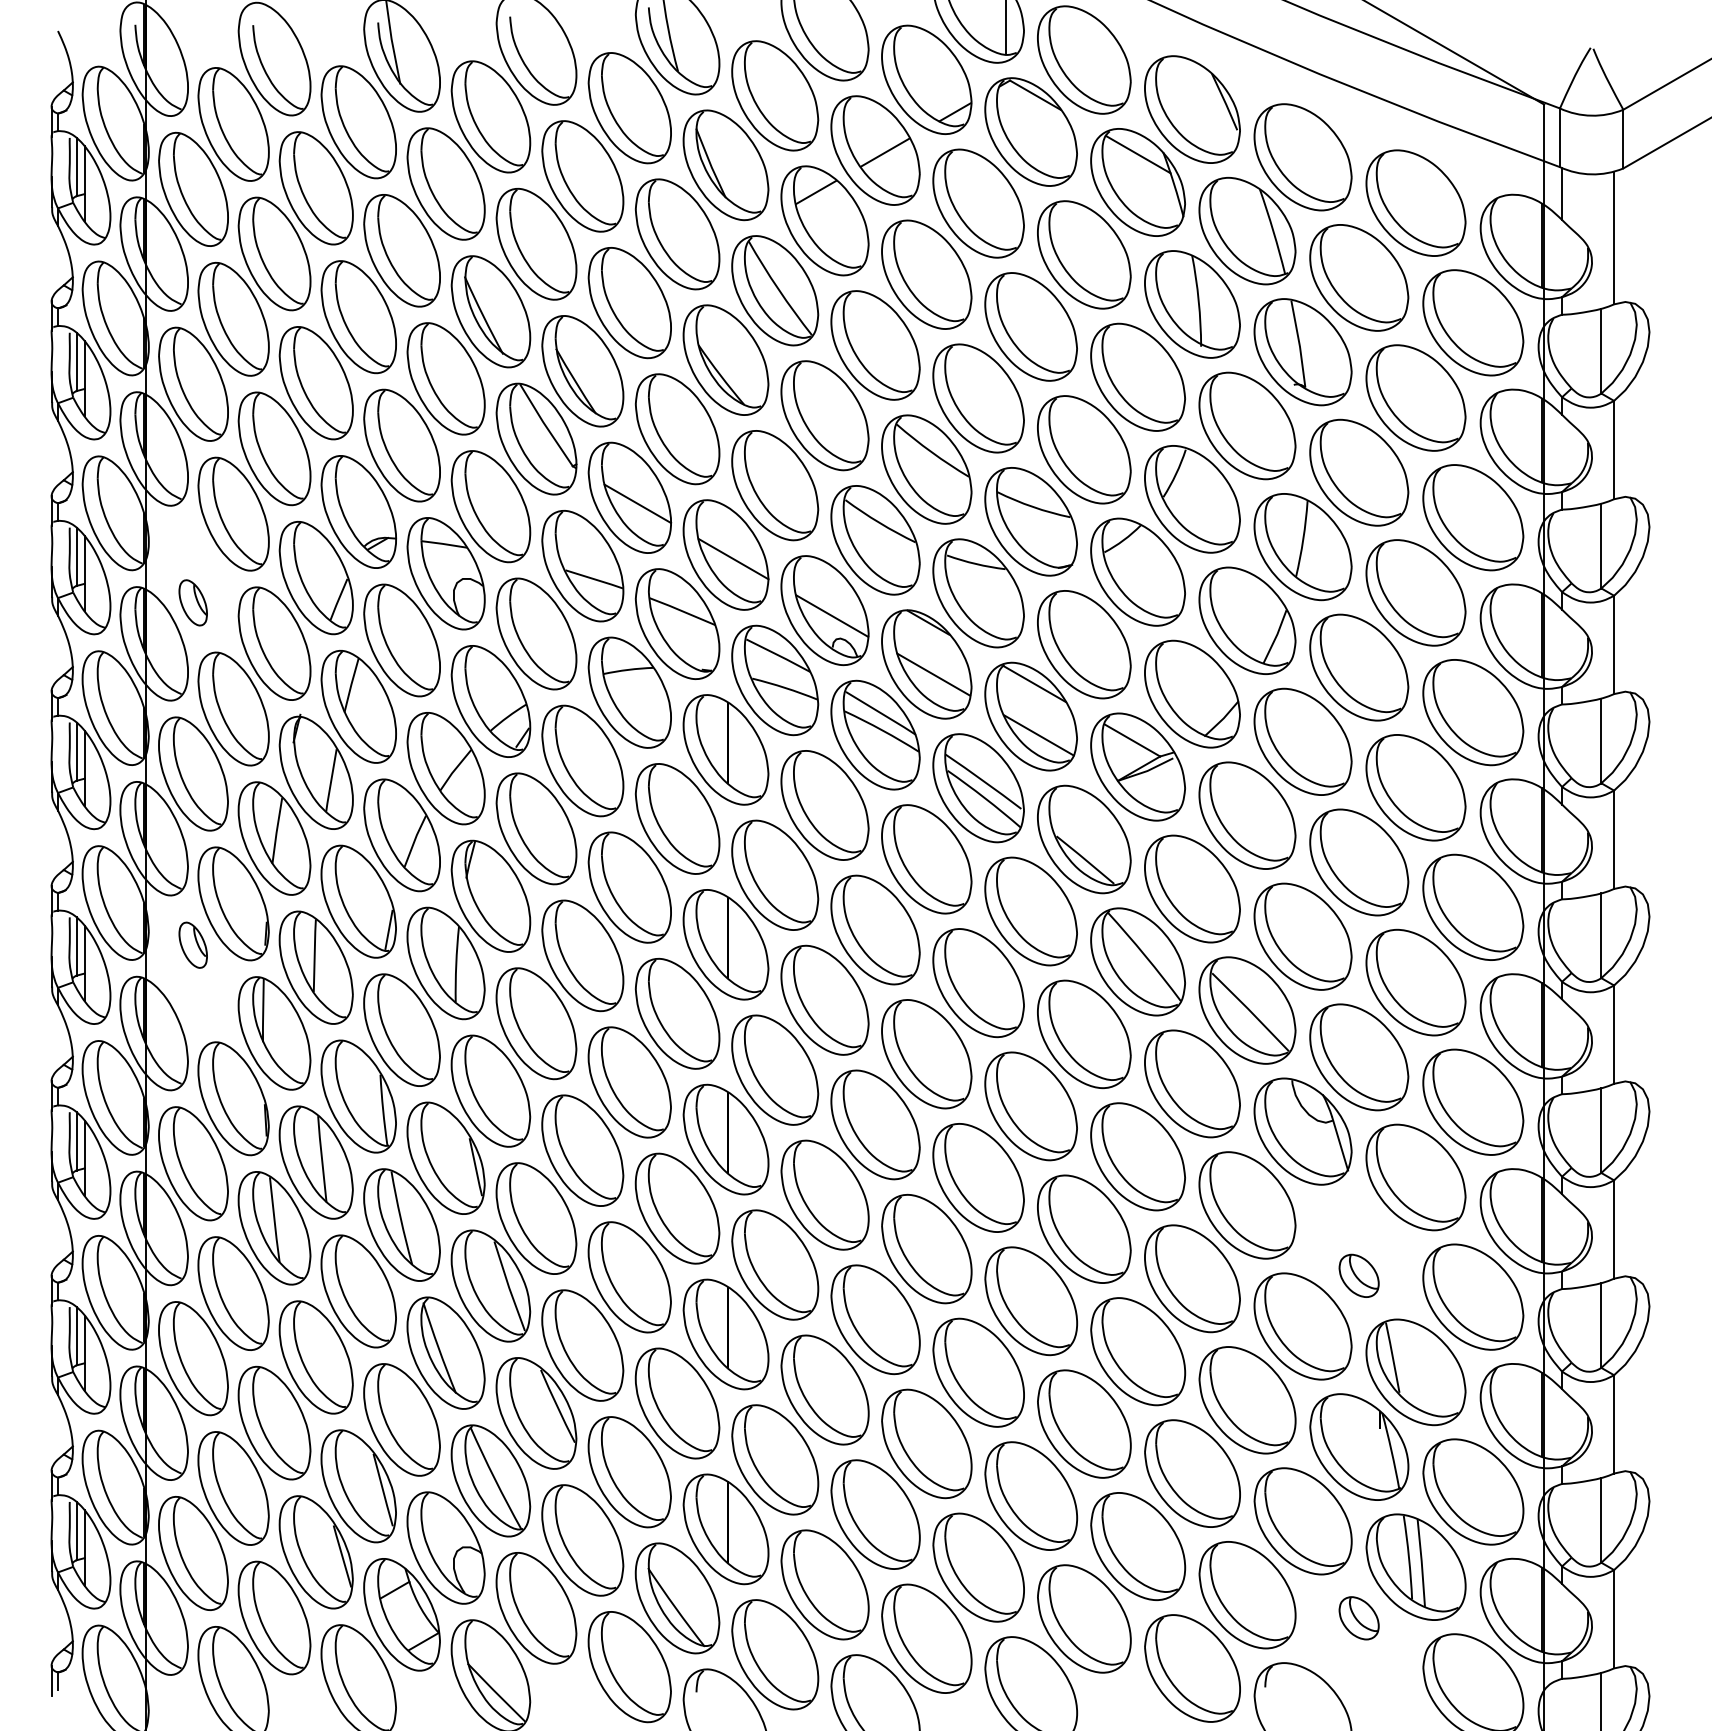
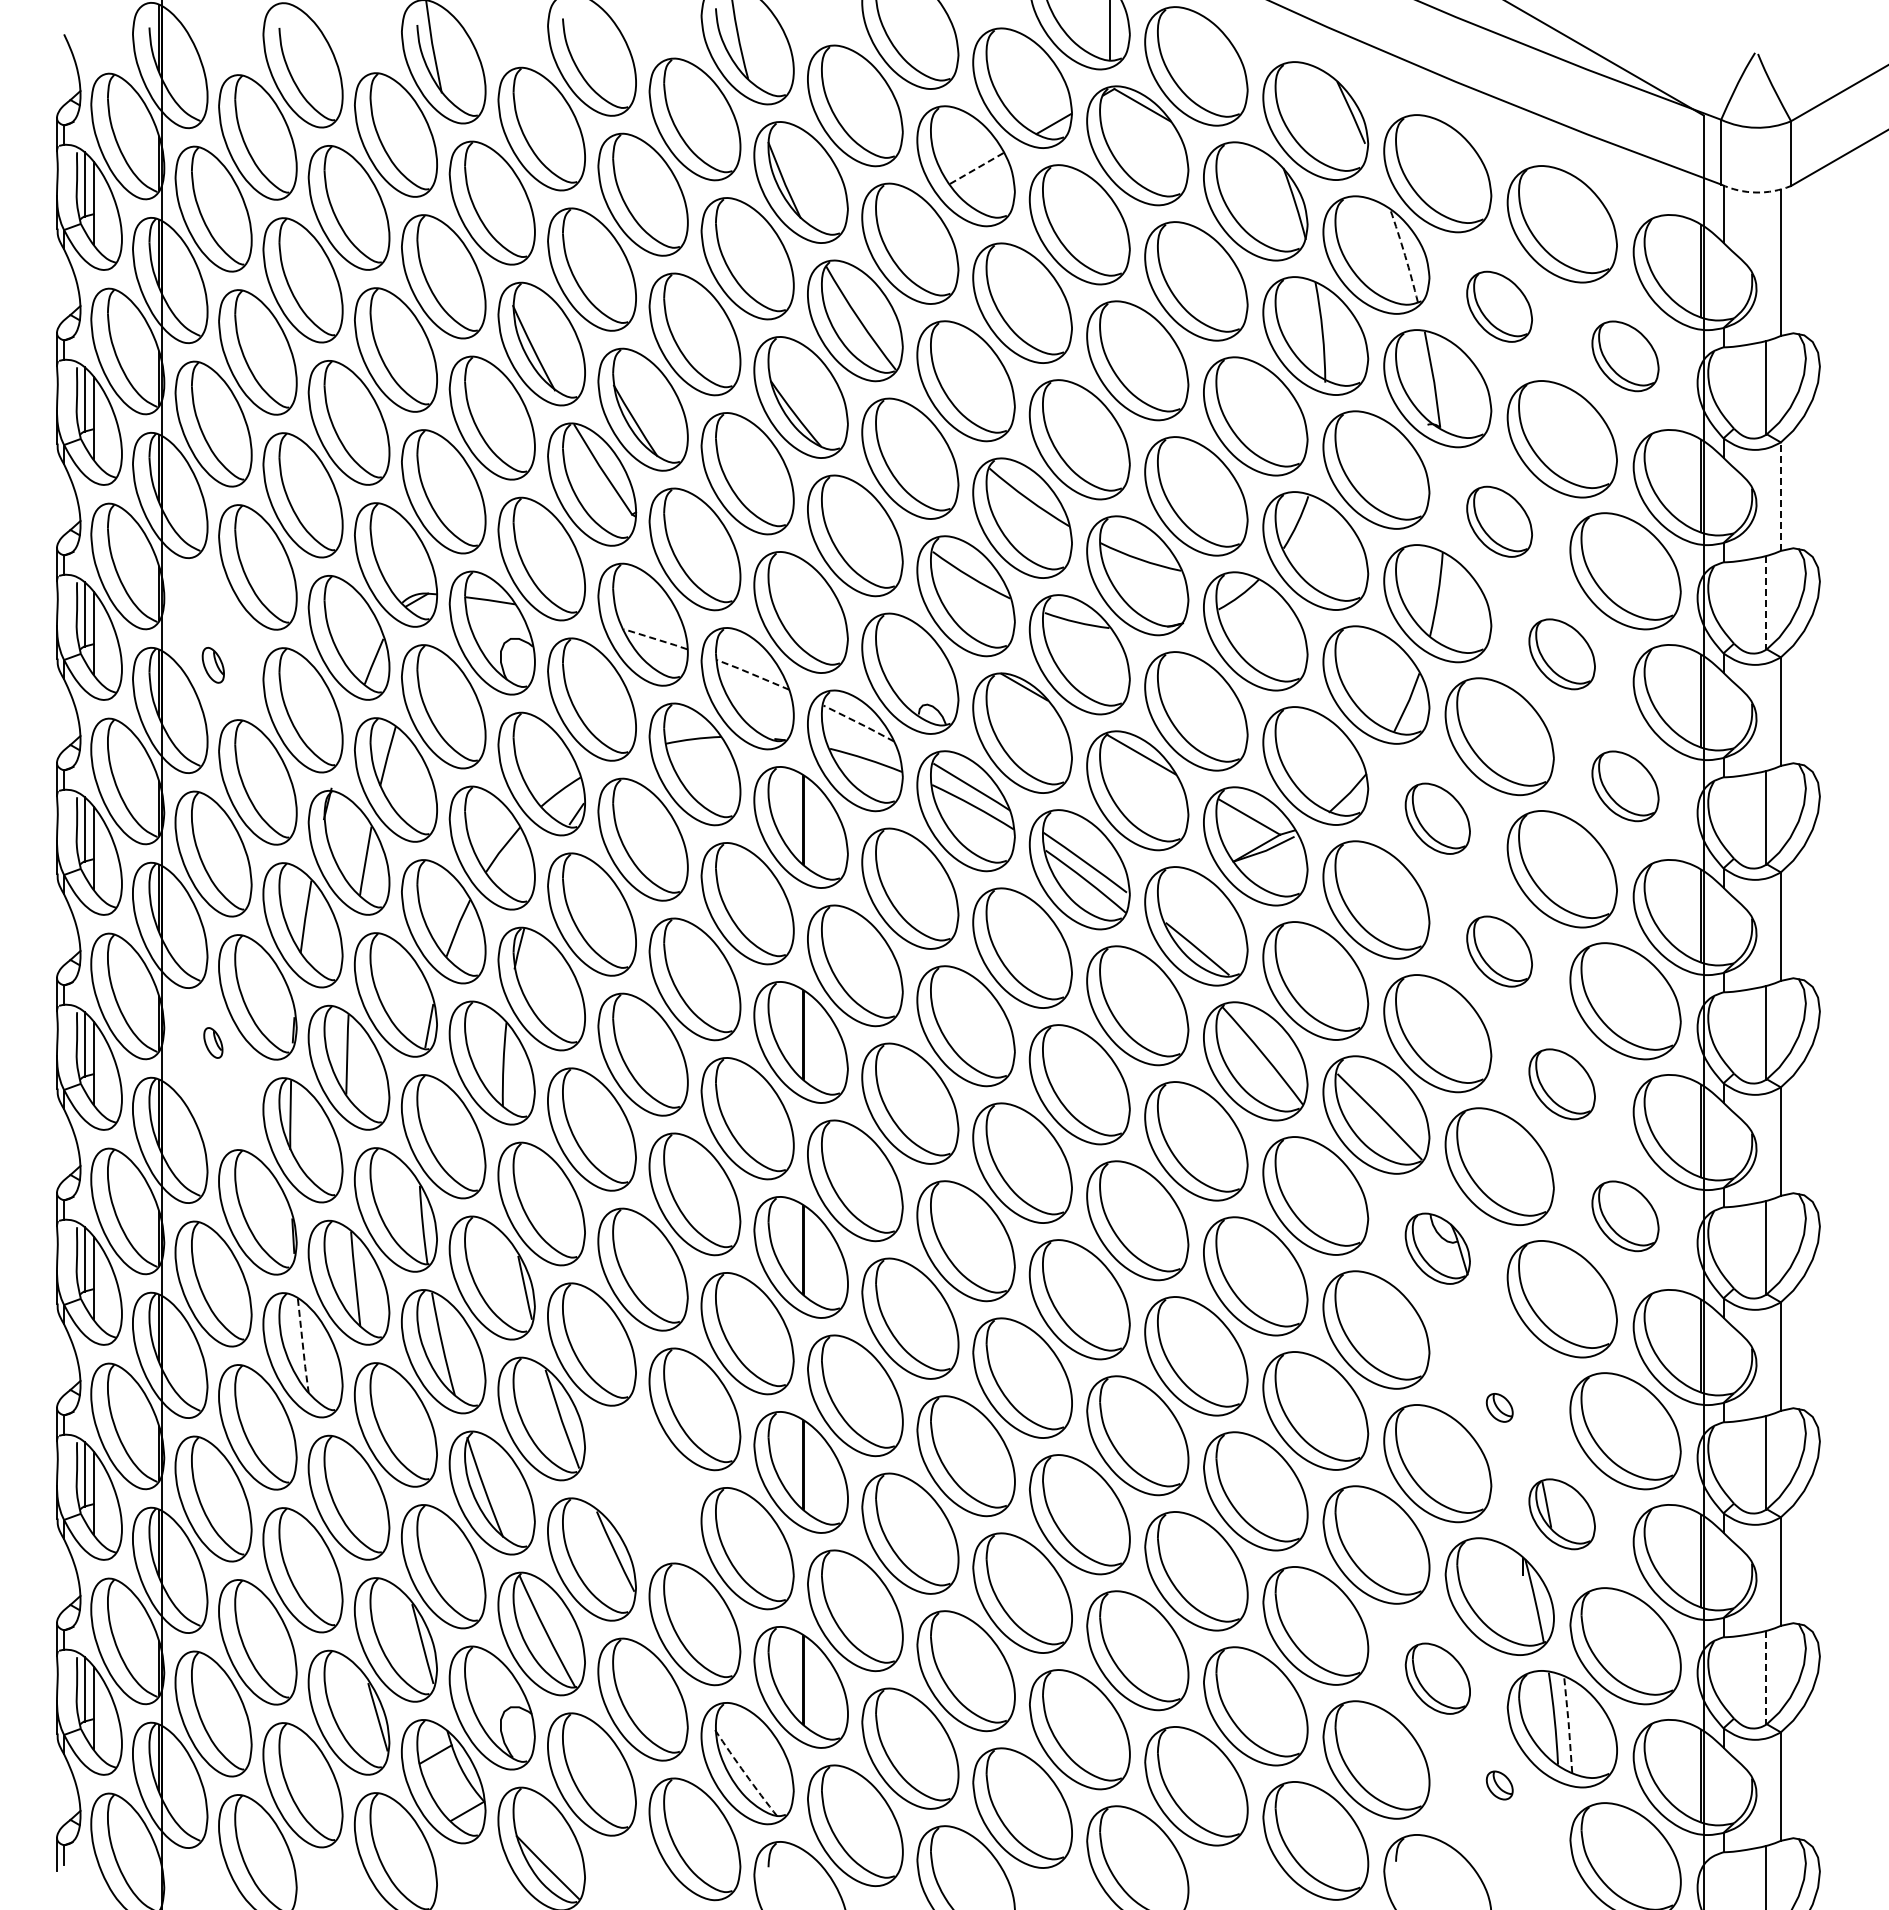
line: (885, 152) -> (976, 168), solid -> dashed
line: (1137, 154) -> (1255, 170), removed
arc: (1591, 174) -> (1755, 192), solid -> dashed
line: (816, 192) -> (900, 212), removed
arc: (1273, 231) -> (1405, 255), solid -> dashed
part: (1359, 277) -> (1499, 306), size x0.6
part: (1473, 323) -> (1625, 356), size x0.6
line: (1613, 449) -> (1780, 496), solid -> dashed
part: (1359, 472) -> (1499, 521), size x0.6
line: (637, 503) -> (703, 555), removed
line: (1601, 545) -> (1766, 602), solid -> dashed
line: (733, 558) -> (809, 616), removed
line: (594, 579) -> (656, 639), solid -> dashed
part: (1415, 593) -> (1561, 654), size x0.6
part: (193, 603) -> (213, 665), size x0.7
line: (681, 611) -> (752, 674), solid -> dashed
line: (832, 615) -> (918, 679), removed
line: (778, 655) -> (859, 723), solid -> dashed
line: (933, 674) -> (1030, 744), removed
part: (1473, 712) -> (1625, 786), size x0.6
line: (1039, 735) -> (1146, 811), removed
part: (1302, 741) -> (1437, 818), size x0.6
part: (1359, 862) -> (1499, 951), size x0.6
part: (193, 944) -> (213, 1042), size x0.6
part: (1415, 982) -> (1561, 1084), size x0.6
part: (1473, 1102) -> (1625, 1216), size x0.6
part: (1302, 1131) -> (1437, 1248), size x0.6
line: (274, 1221) -> (303, 1347), solid -> dashed
part: (1359, 1275) -> (1499, 1407), size x0.6
part: (582, 1345) -> (642, 1484), removed
part: (1415, 1372) -> (1561, 1514), size x0.6
line: (1601, 1520) -> (1766, 1677), solid -> dashed
part: (1302, 1521) -> (1437, 1678), size x0.6
line: (1421, 1562) -> (1568, 1723), solid -> dashed
arc: (675, 1608) -> (745, 1774), solid -> dashed
part: (1359, 1618) -> (1499, 1785), size x0.6

